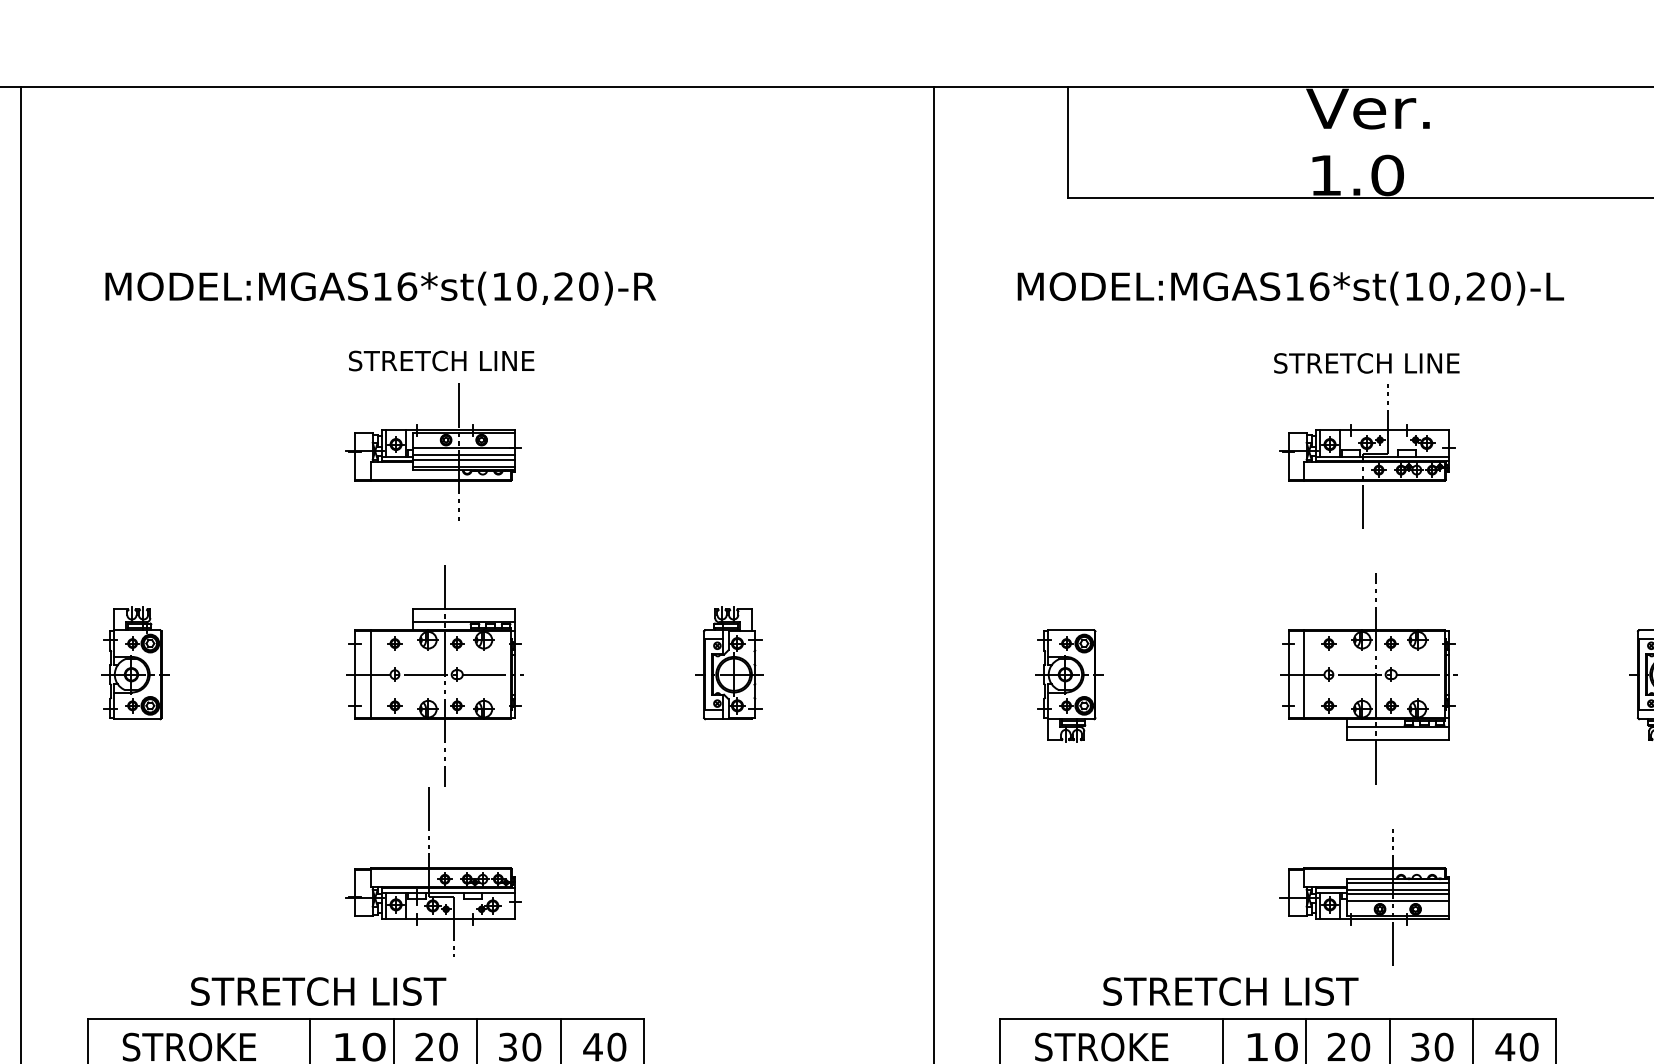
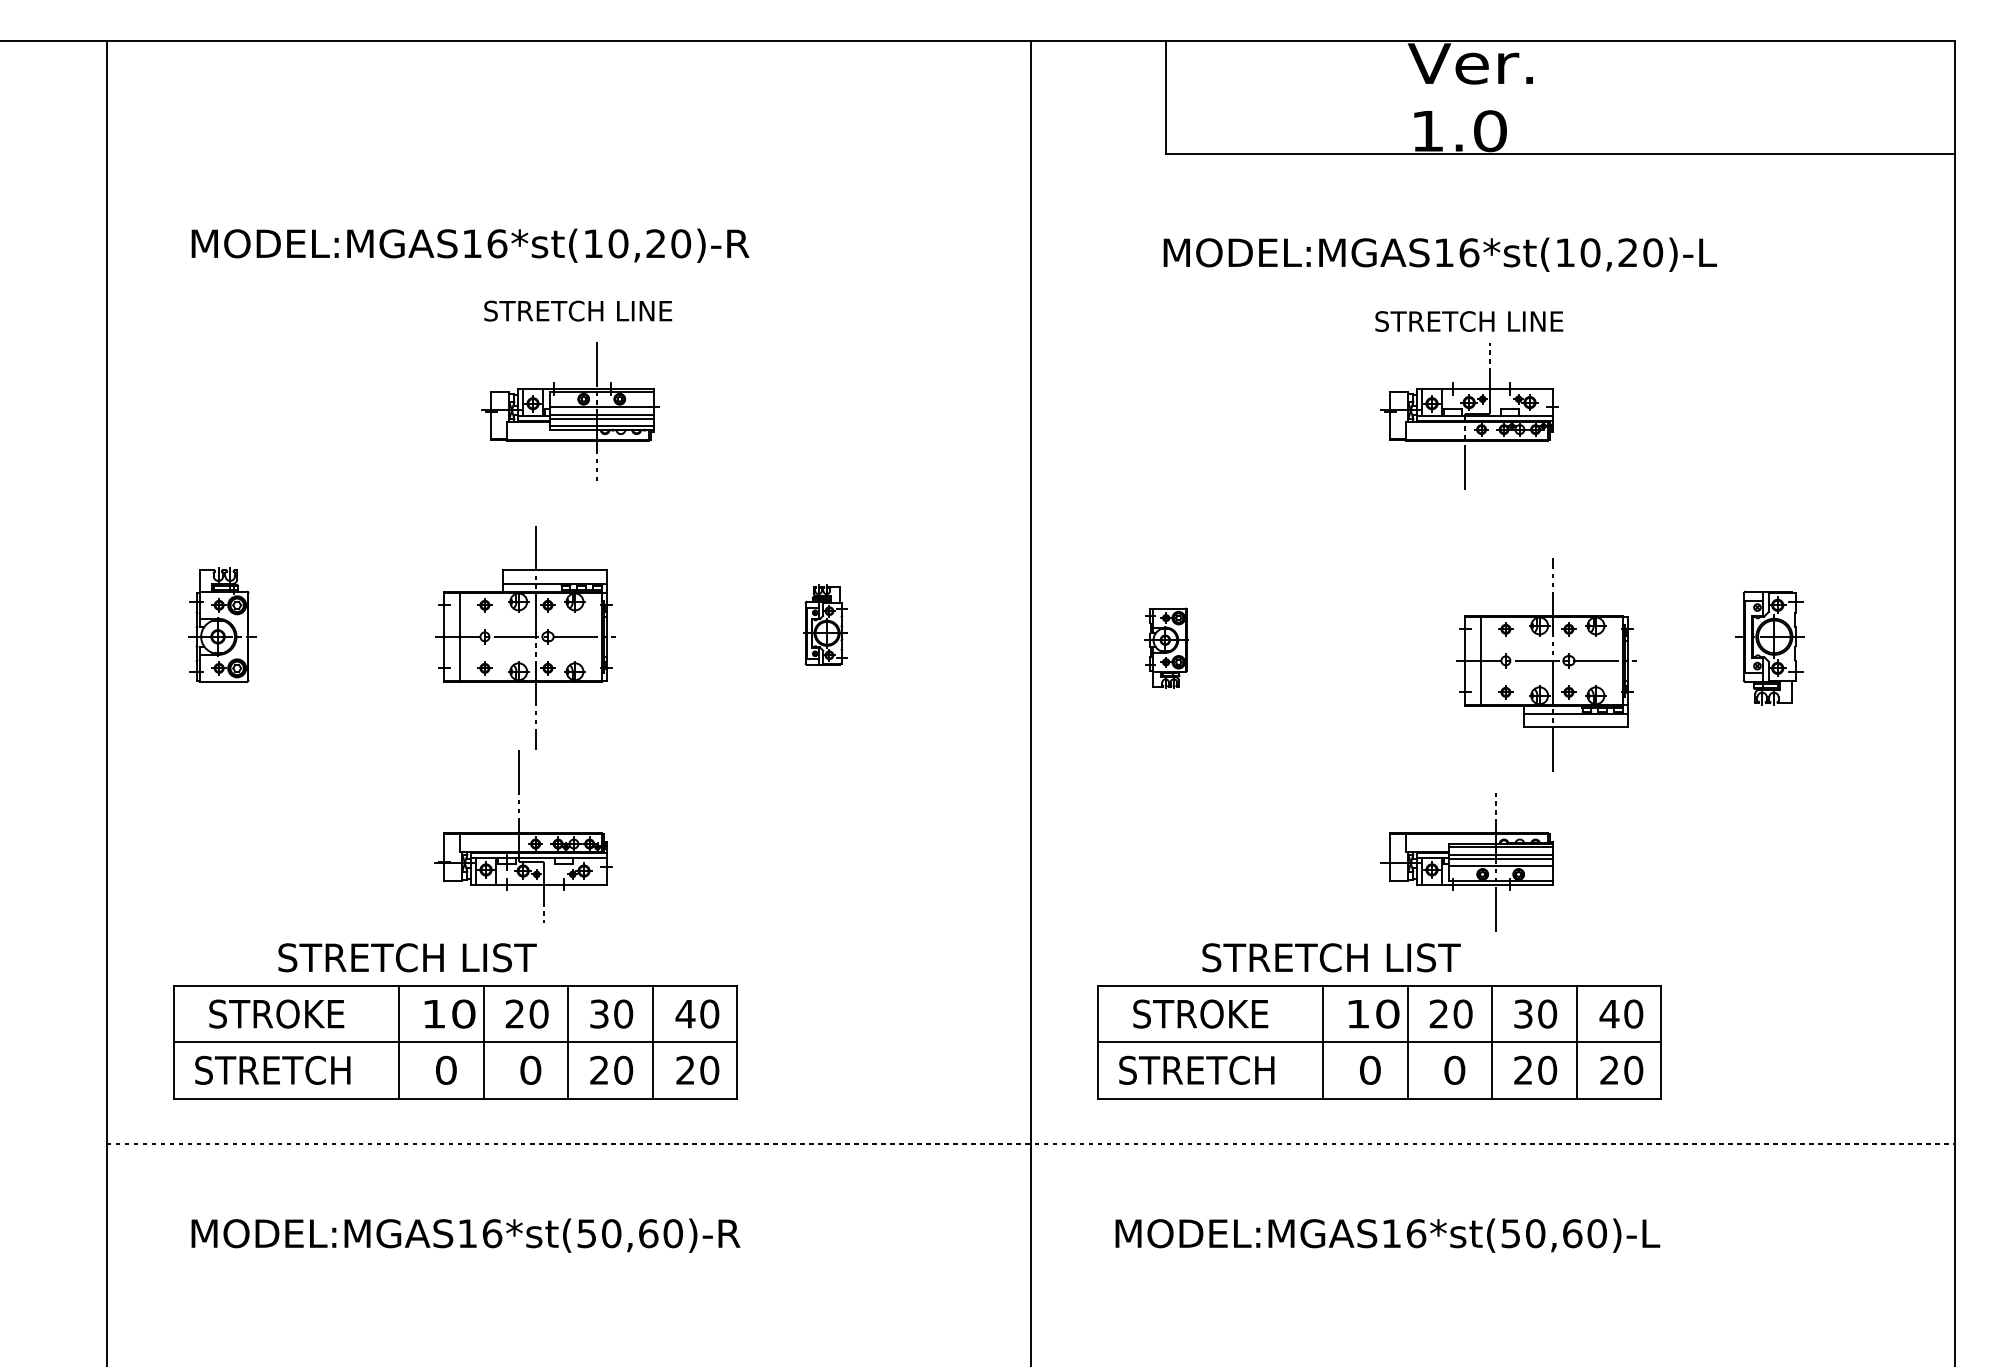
text: (1290, 288) -> (1439, 254), moved
text: (441, 360) -> (578, 310), moved
part: (433, 452) -> (570, 411), moved
part: (729, 662) -> (823, 624), size x0.7
part: (1369, 678) -> (1546, 664), moved
part: (1069, 685) -> (1168, 647), size x0.7

